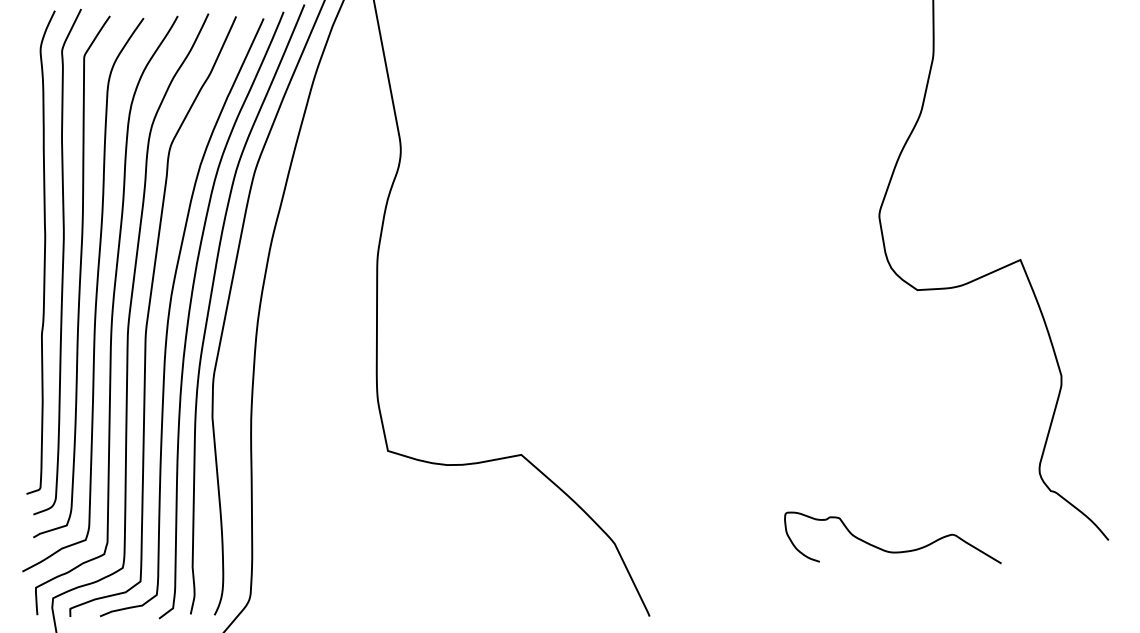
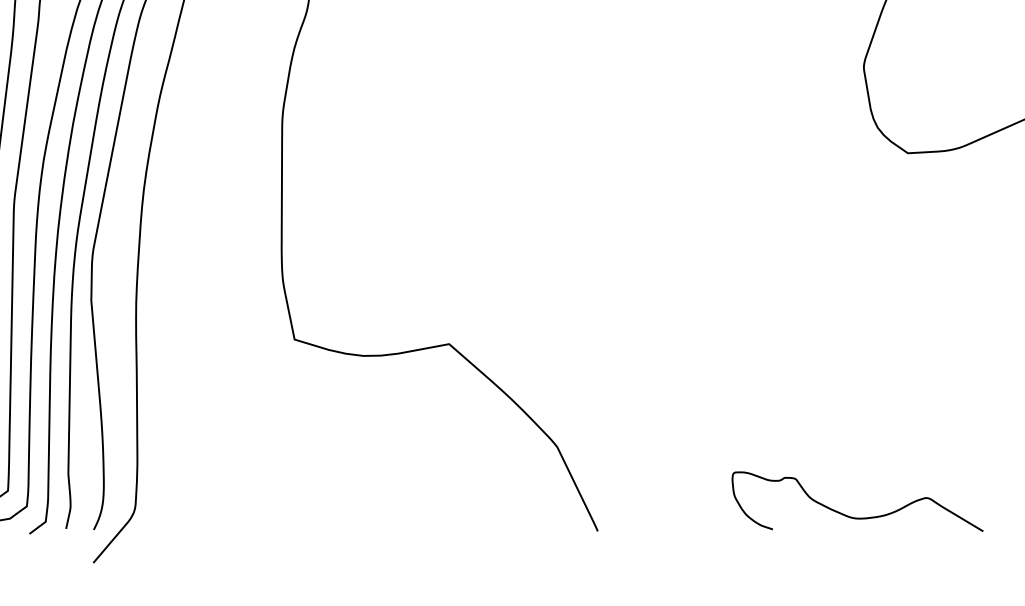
curve: (887, 550) -> (851, 516), moved

